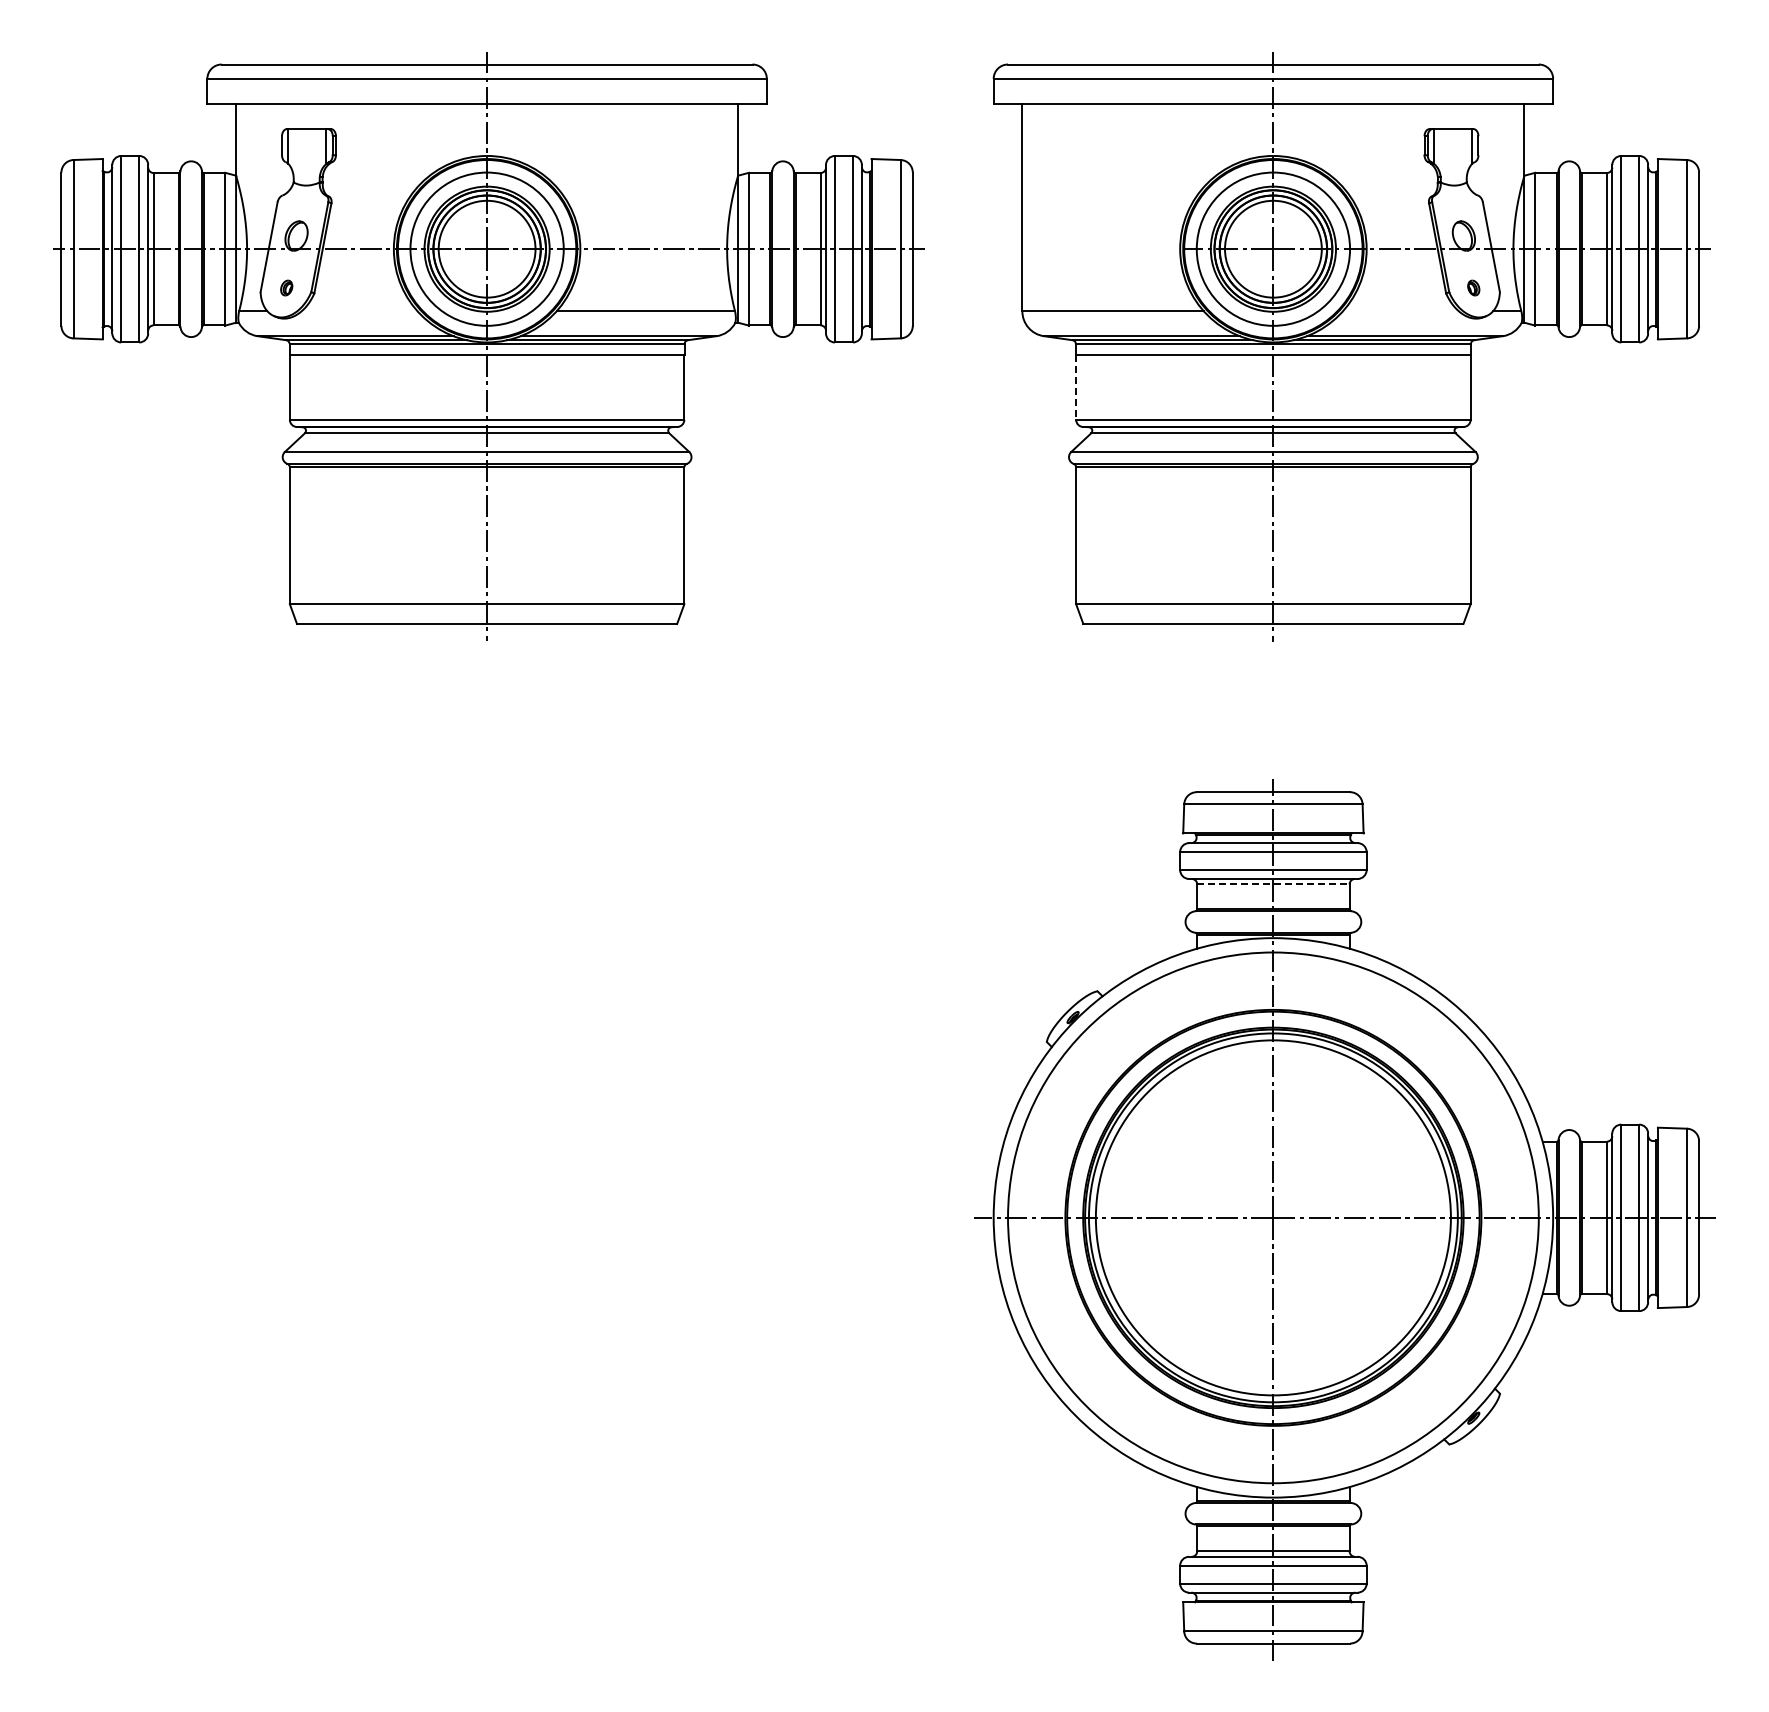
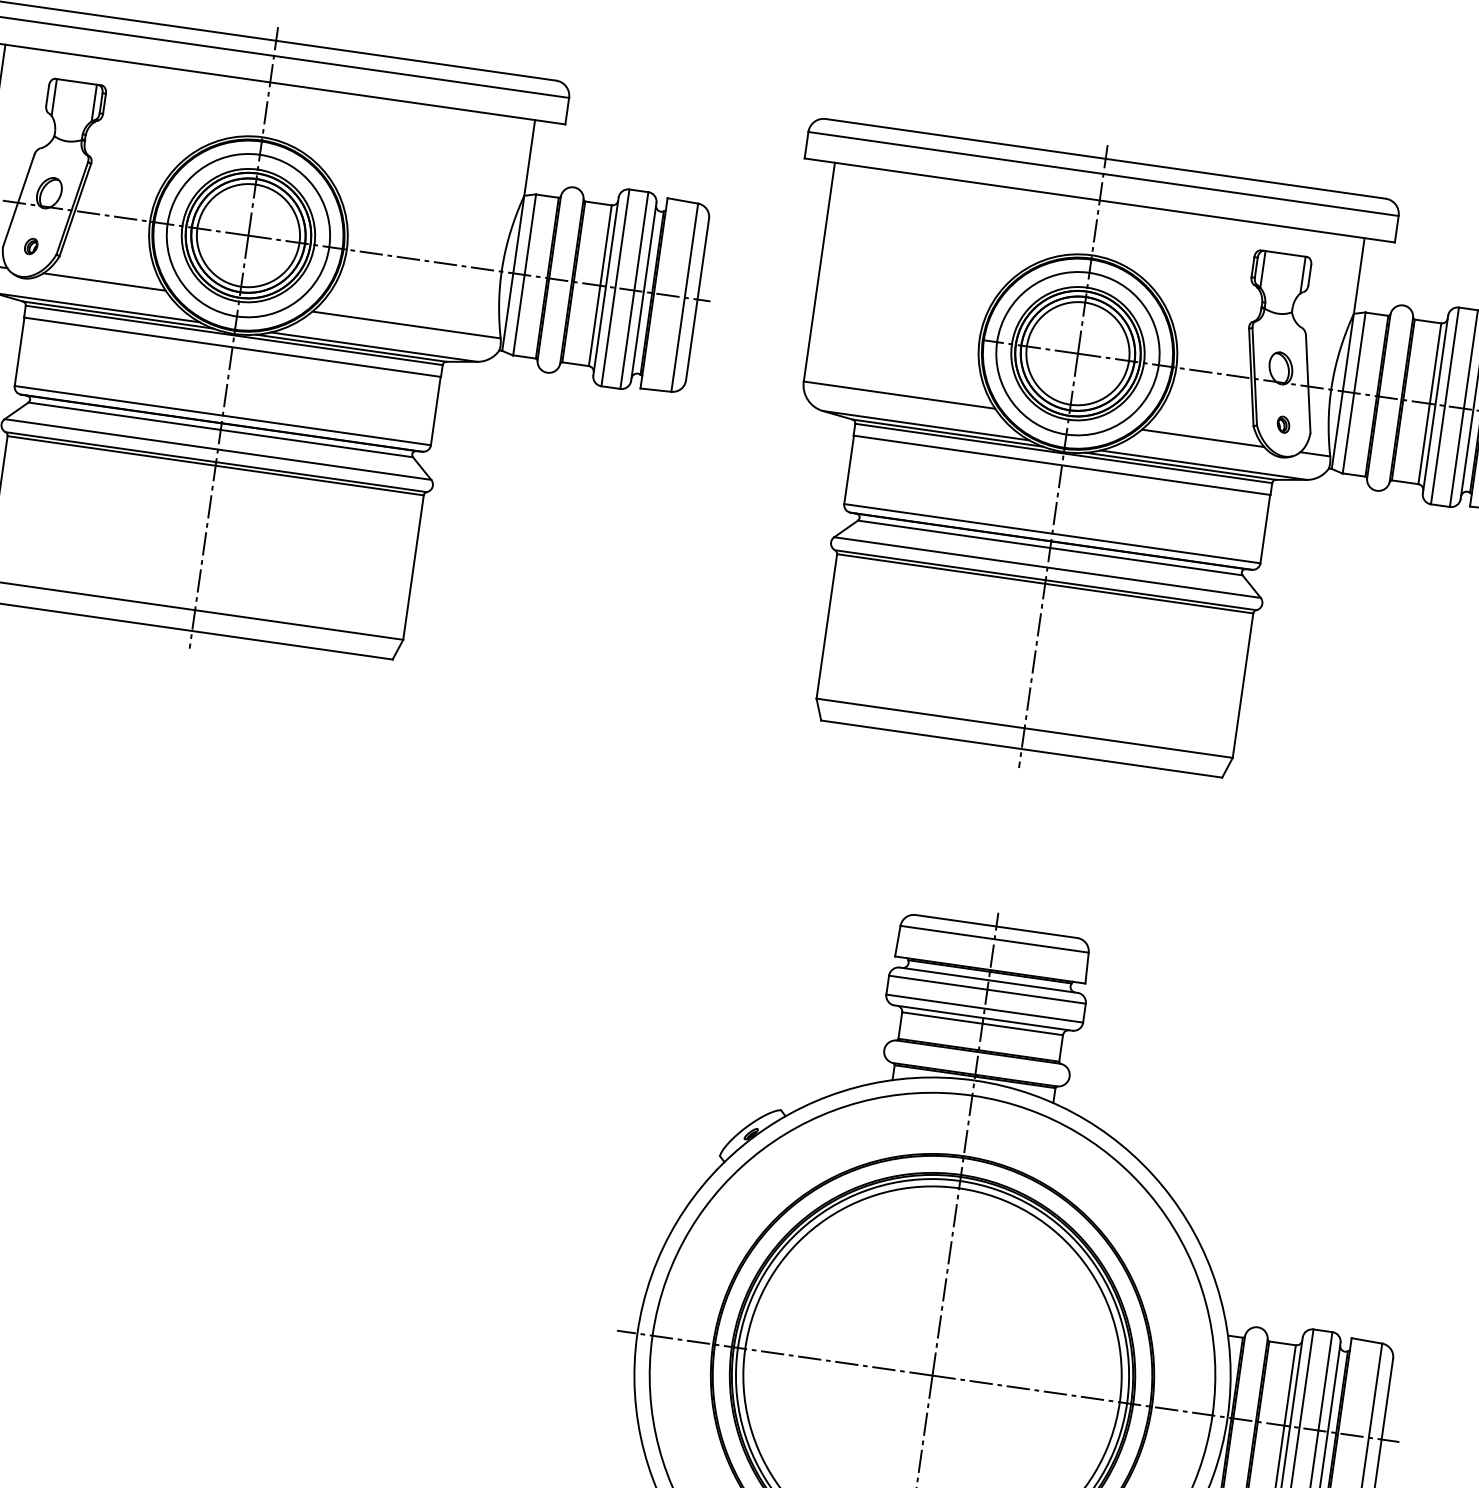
line: (359, 311) -> (104, 282), added
line: (1400, 311) -> (1202, 438), added
line: (1076, 387) -> (849, 470), dashed -> solid
line: (1273, 884) -> (982, 1023), dashed -> solid

